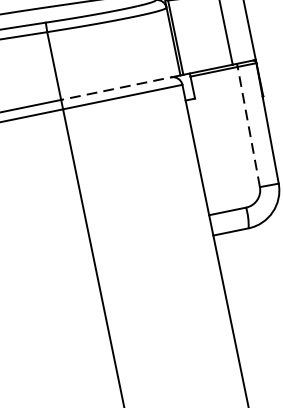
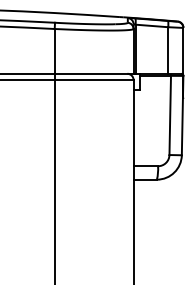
line: (119, 87) -> (93, 73), dashed -> solid
line: (249, 127) -> (170, 115), dashed -> solid

